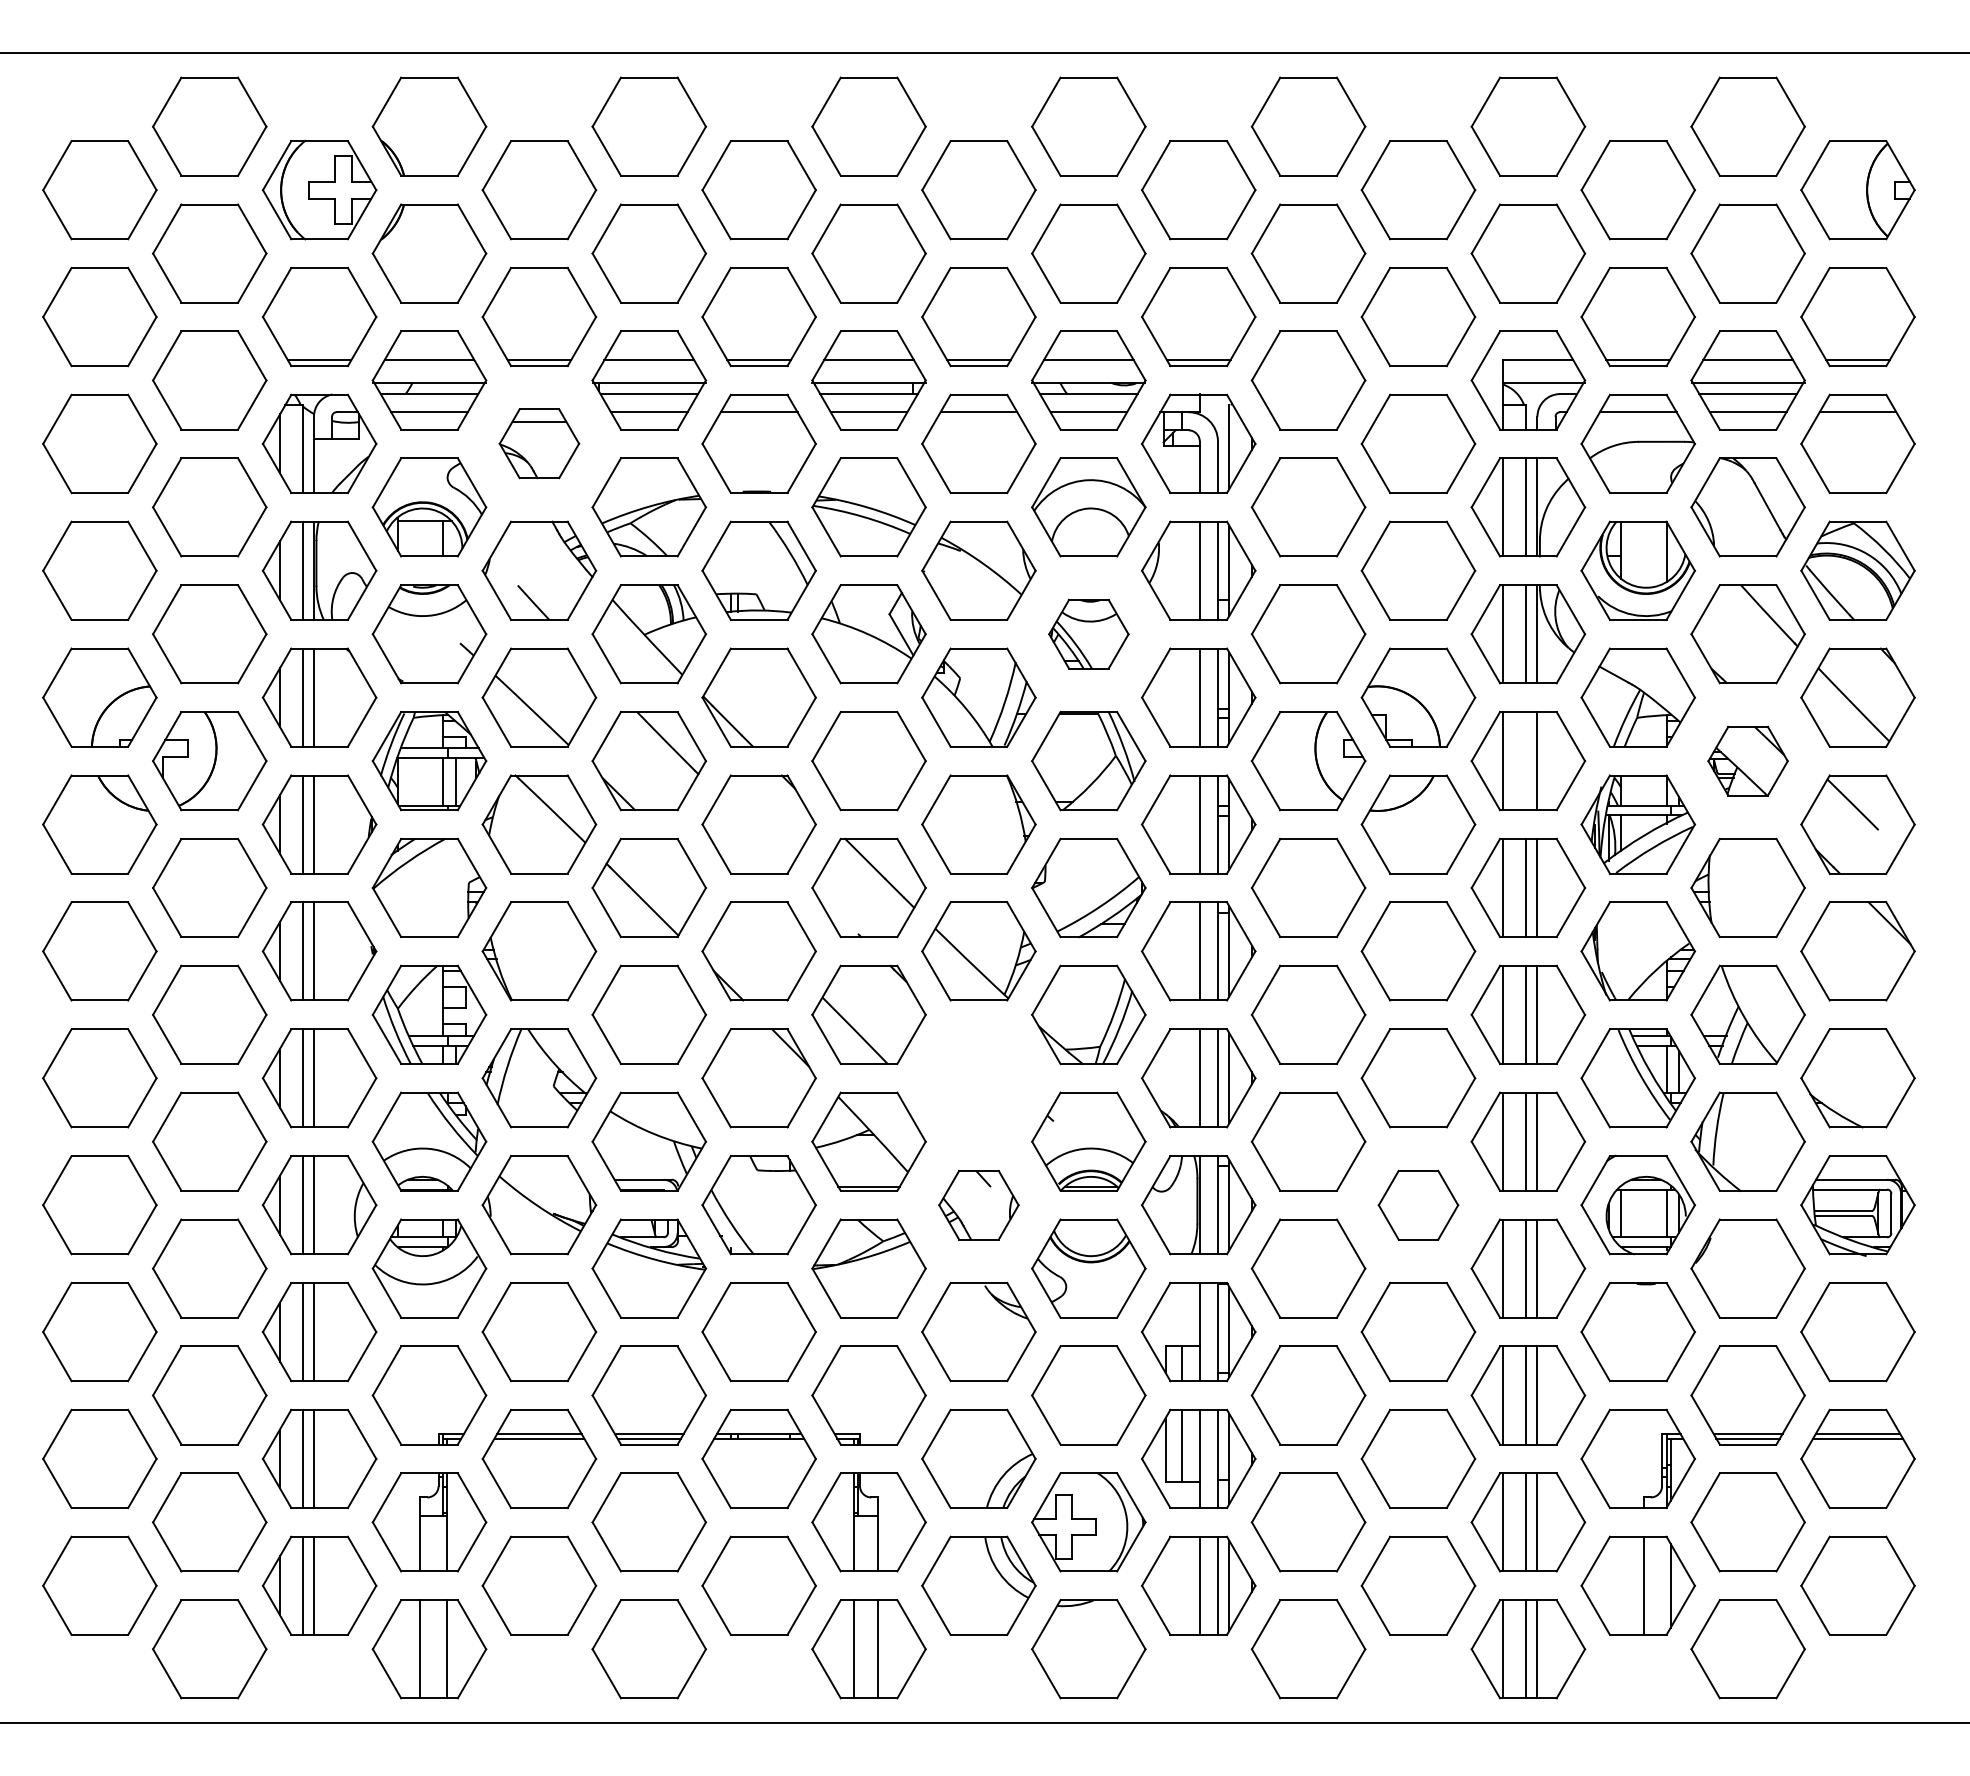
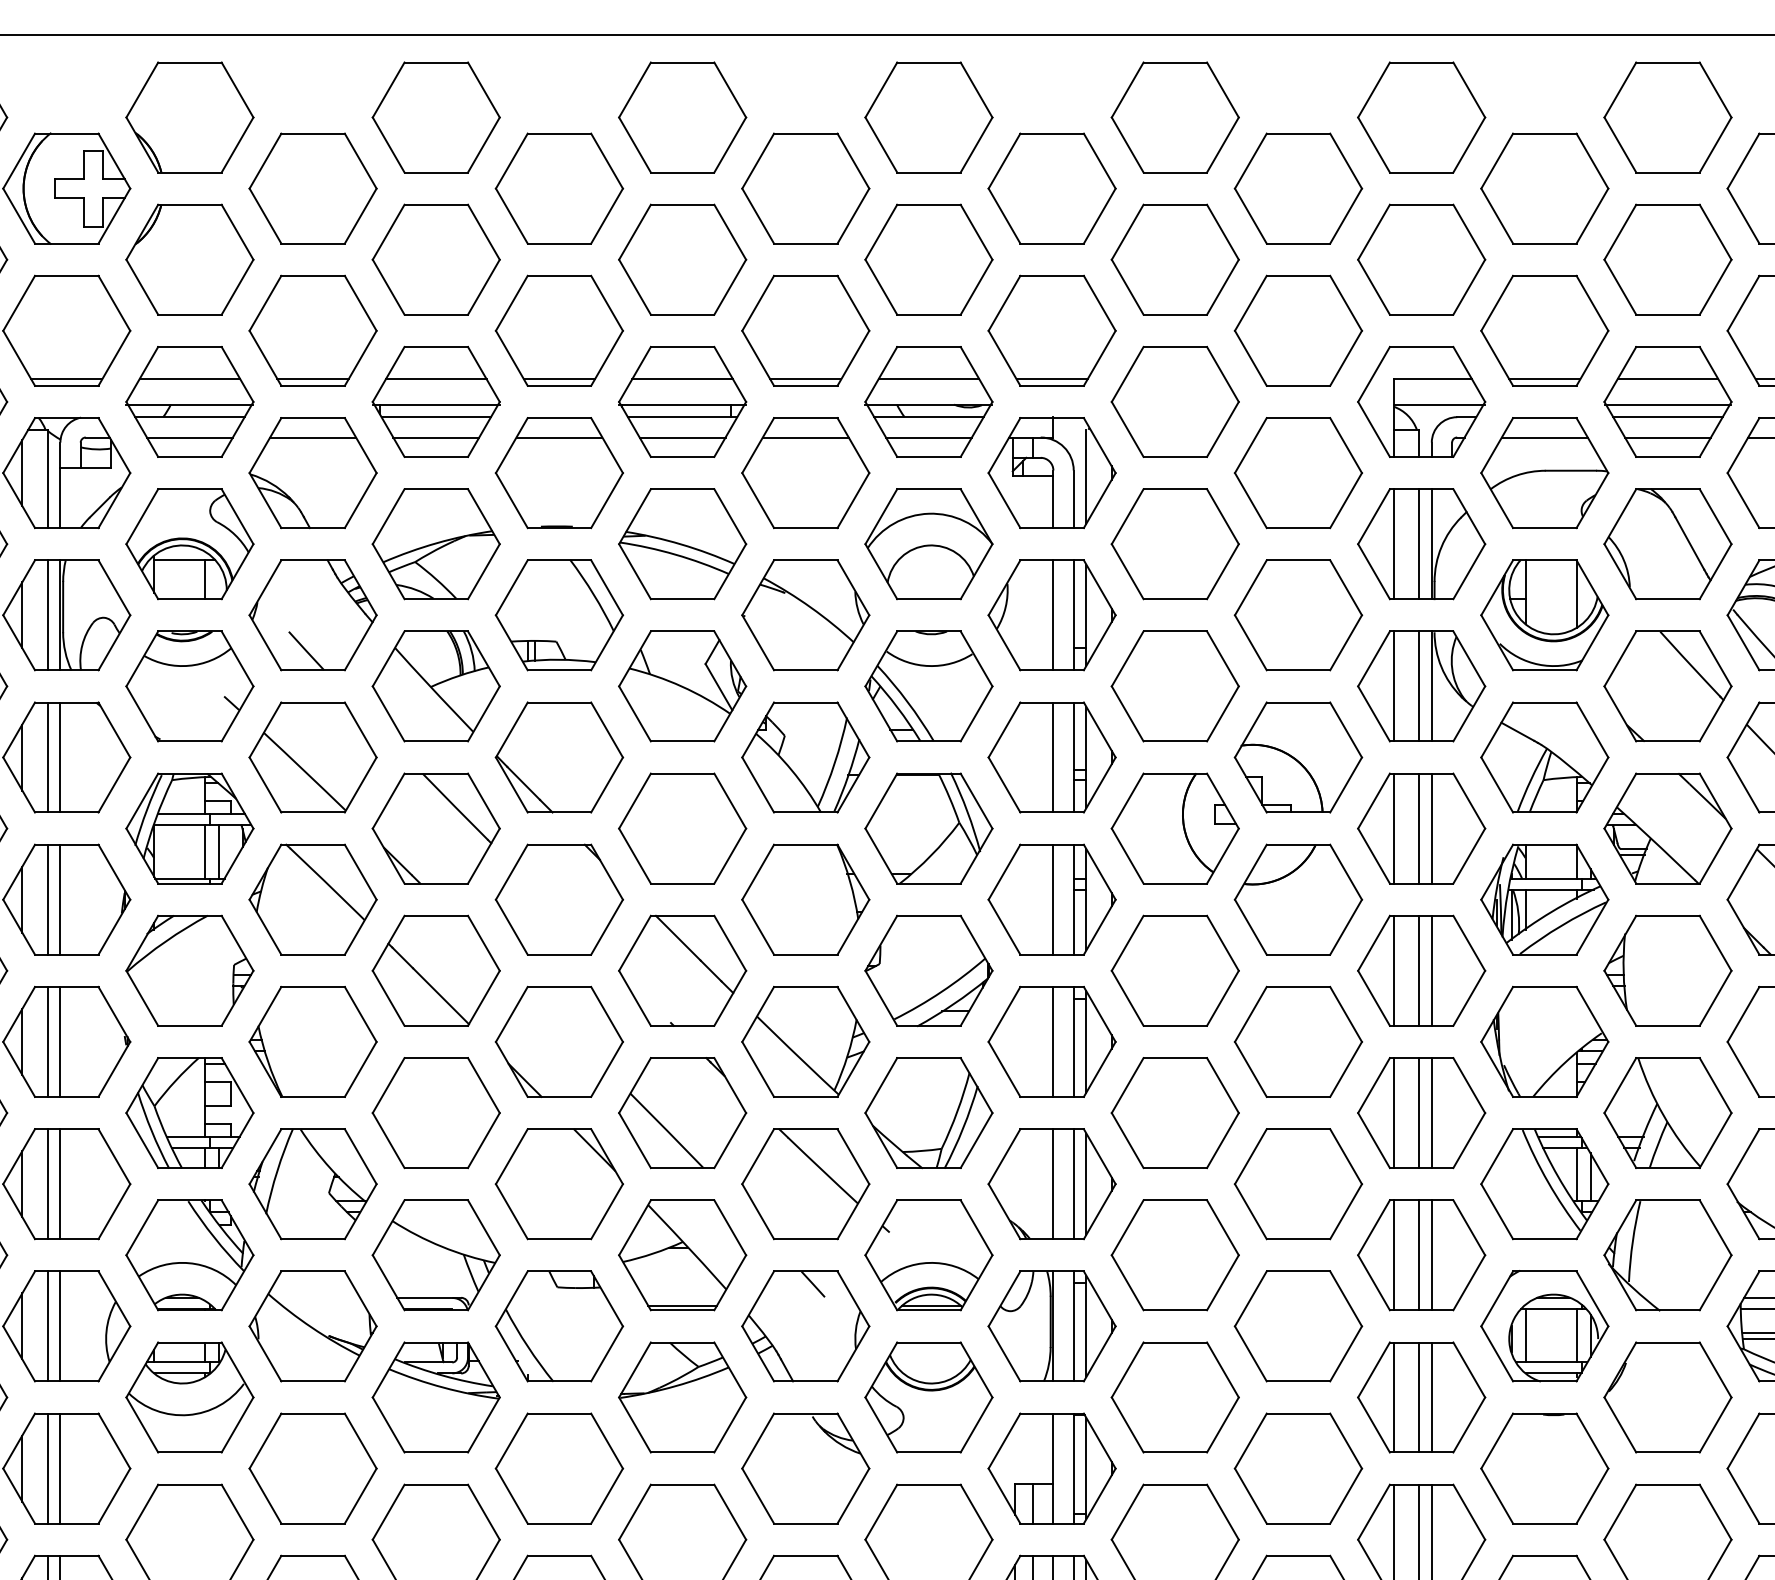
part: (539, 443) -> (313, 472), size x1.43
part: (1088, 634) -> (928, 686), size x1.43
line: (1526, 761) -> (1419, 829), added
part: (1747, 761) -> (1667, 829), size x1.43
part: (978, 1078) -> (805, 1184), added
part: (978, 1205) -> (805, 1326), size x1.43
part: (1418, 1205) -> (1298, 1326), size x1.43

